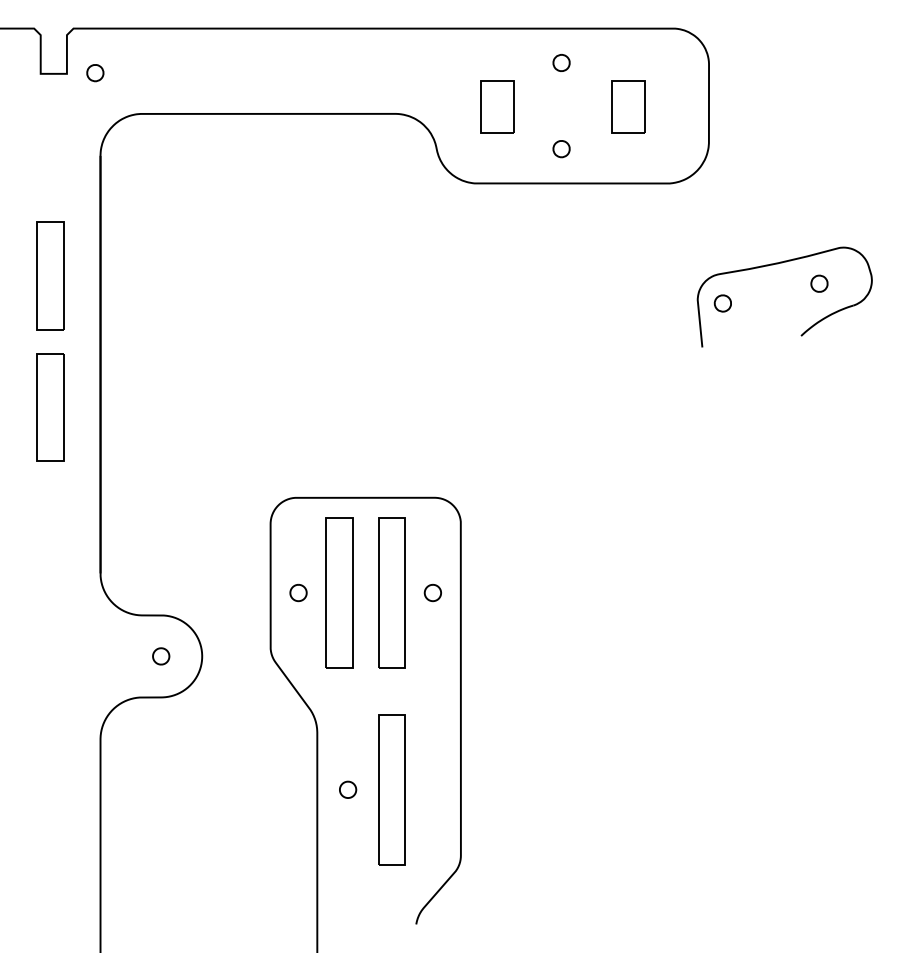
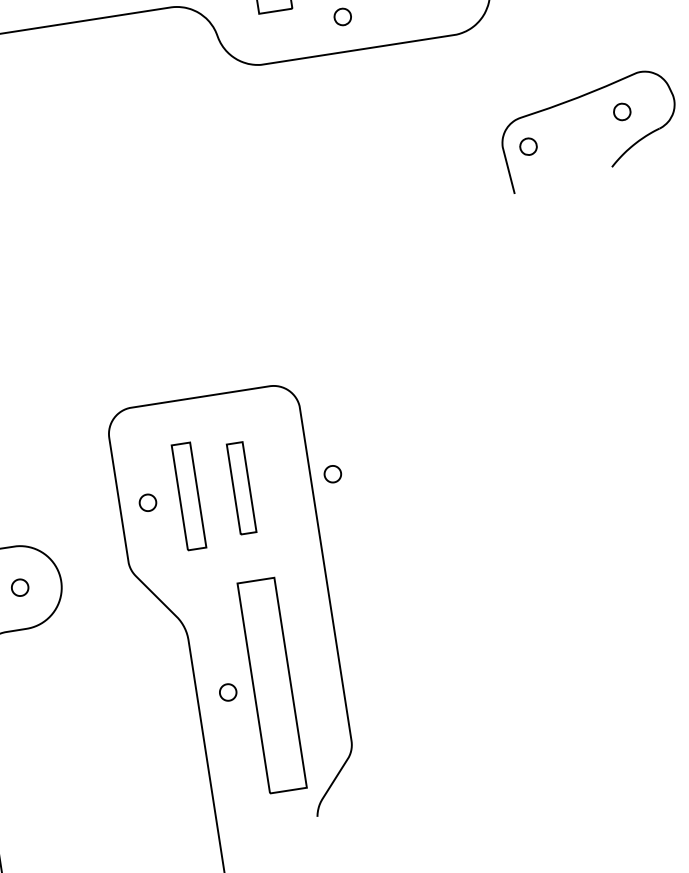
part: (339, 592) -> (188, 495), size x0.7
part: (391, 592) -> (241, 487), size x0.6
part: (432, 592) -> (332, 473), moved
part: (391, 789) -> (271, 685), size x1.4

